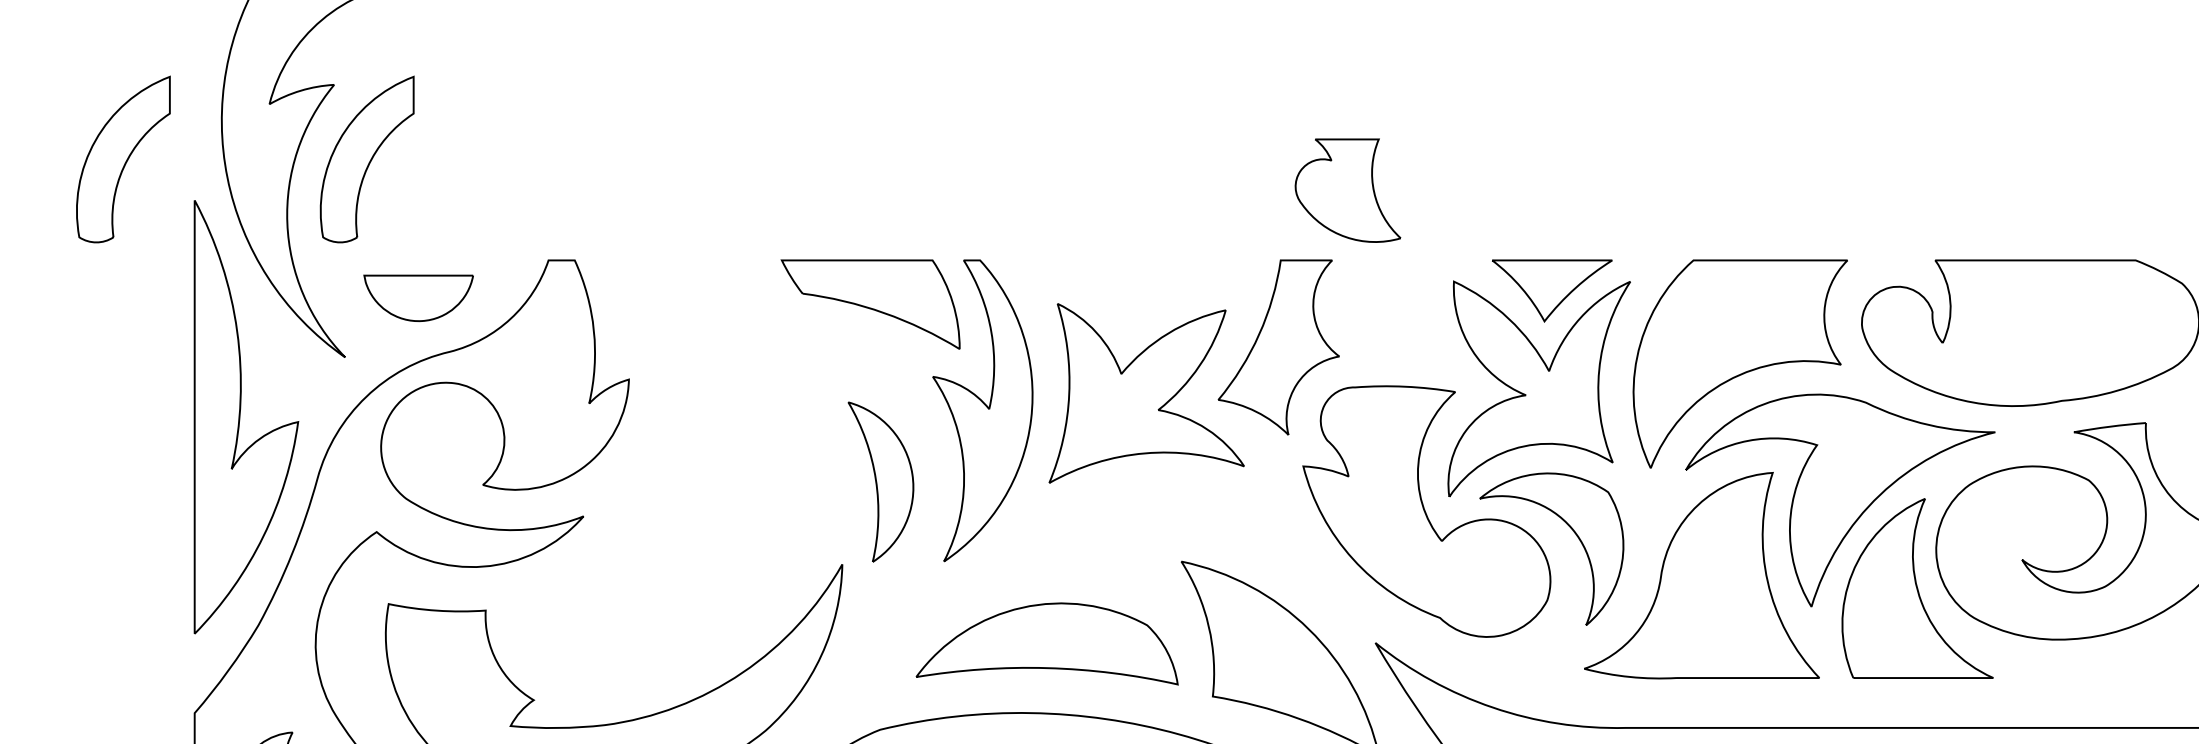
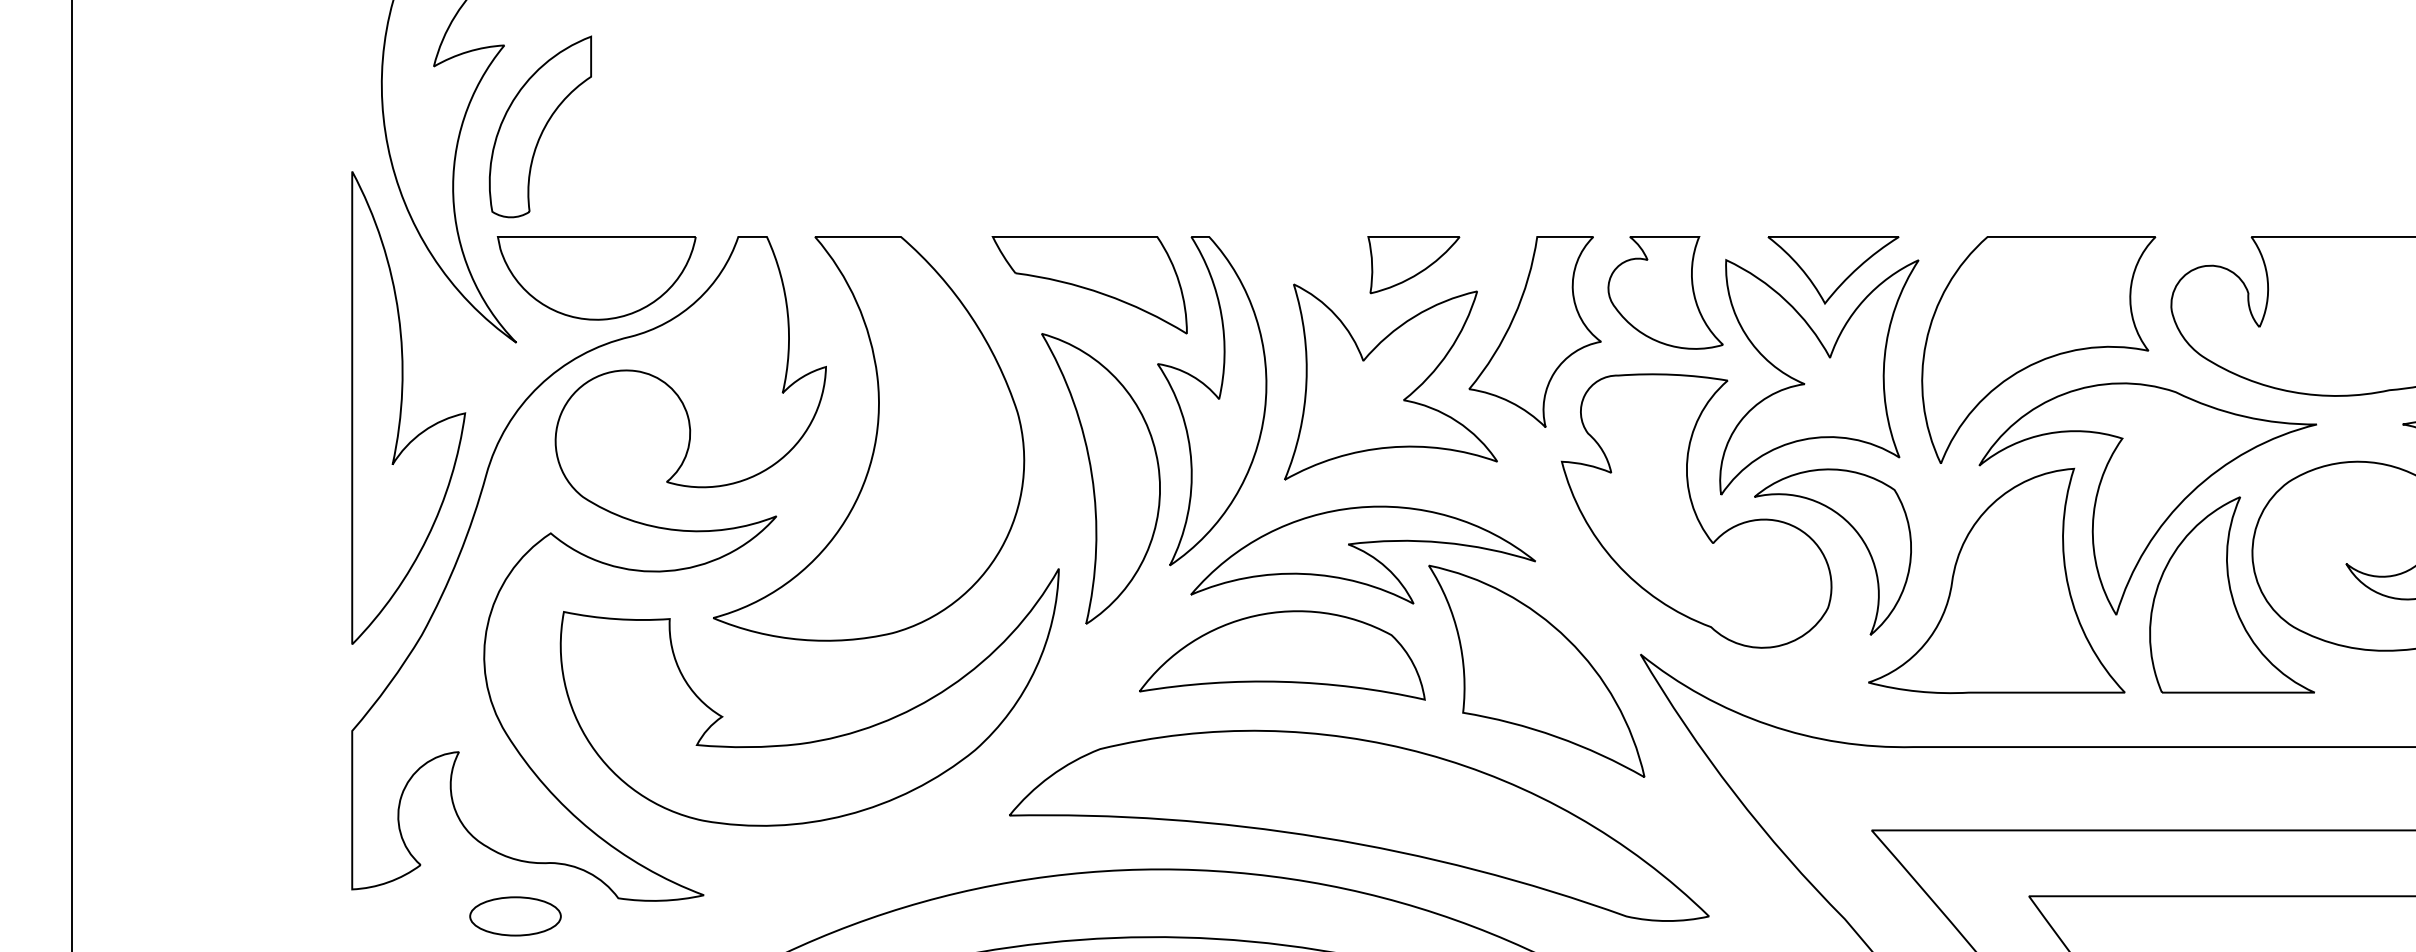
part: (122, 159) -> (273, 126), removed
part: (1347, 190) -> (1665, 292), moved
part: (1167, 286) -> (1413, 265), added
part: (418, 298) -> (596, 278), size x1.67
part: (668, 445) -> (869, 438), added
part: (880, 481) -> (1100, 478), size x1.67
part: (1120, 551) -> (1362, 554), added

